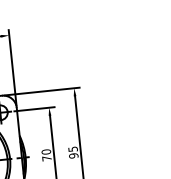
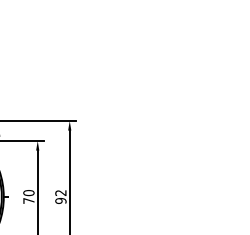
text: (72, 148) -> (60, 192), 95 -> 92

